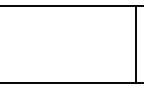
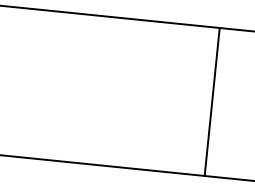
line: (136, 44) -> (212, 101), moved

